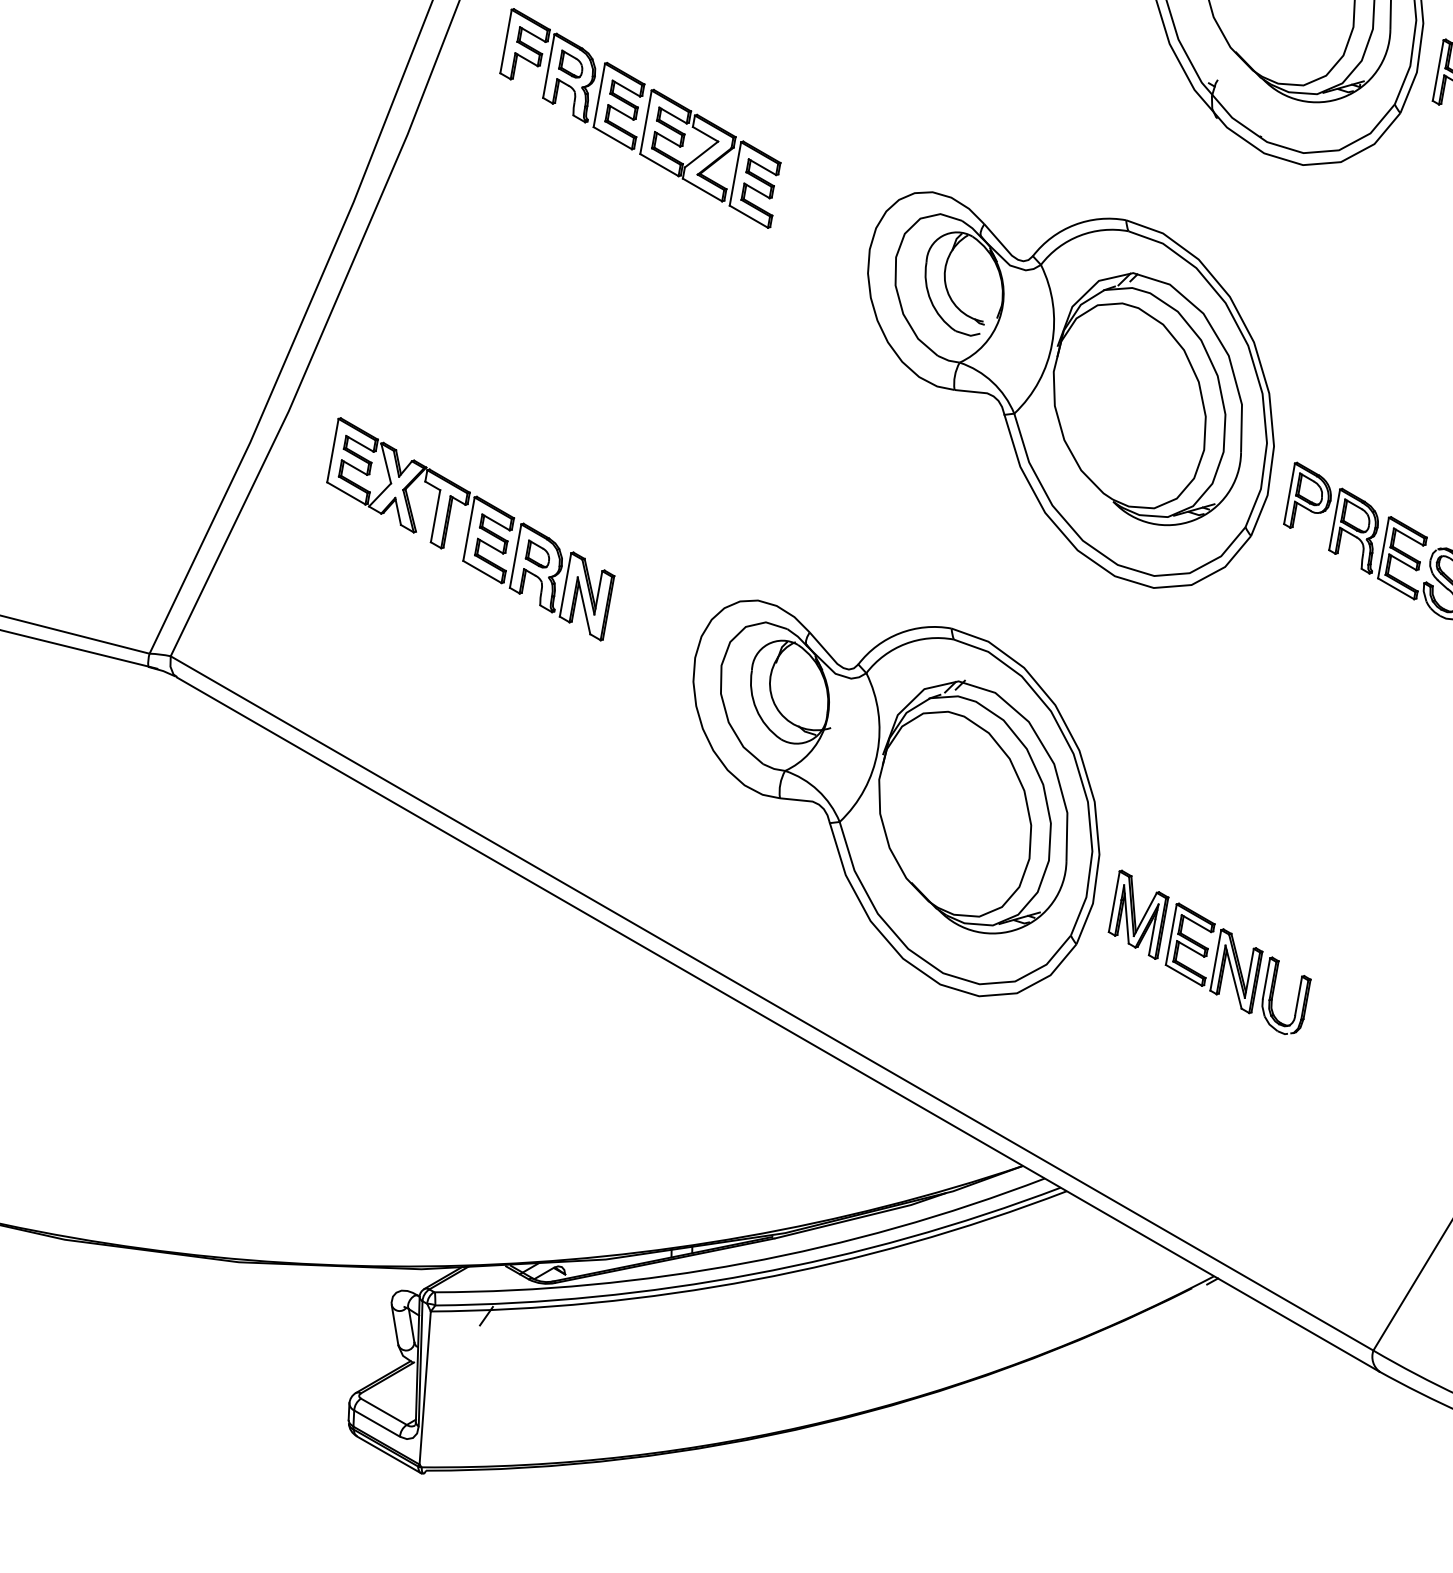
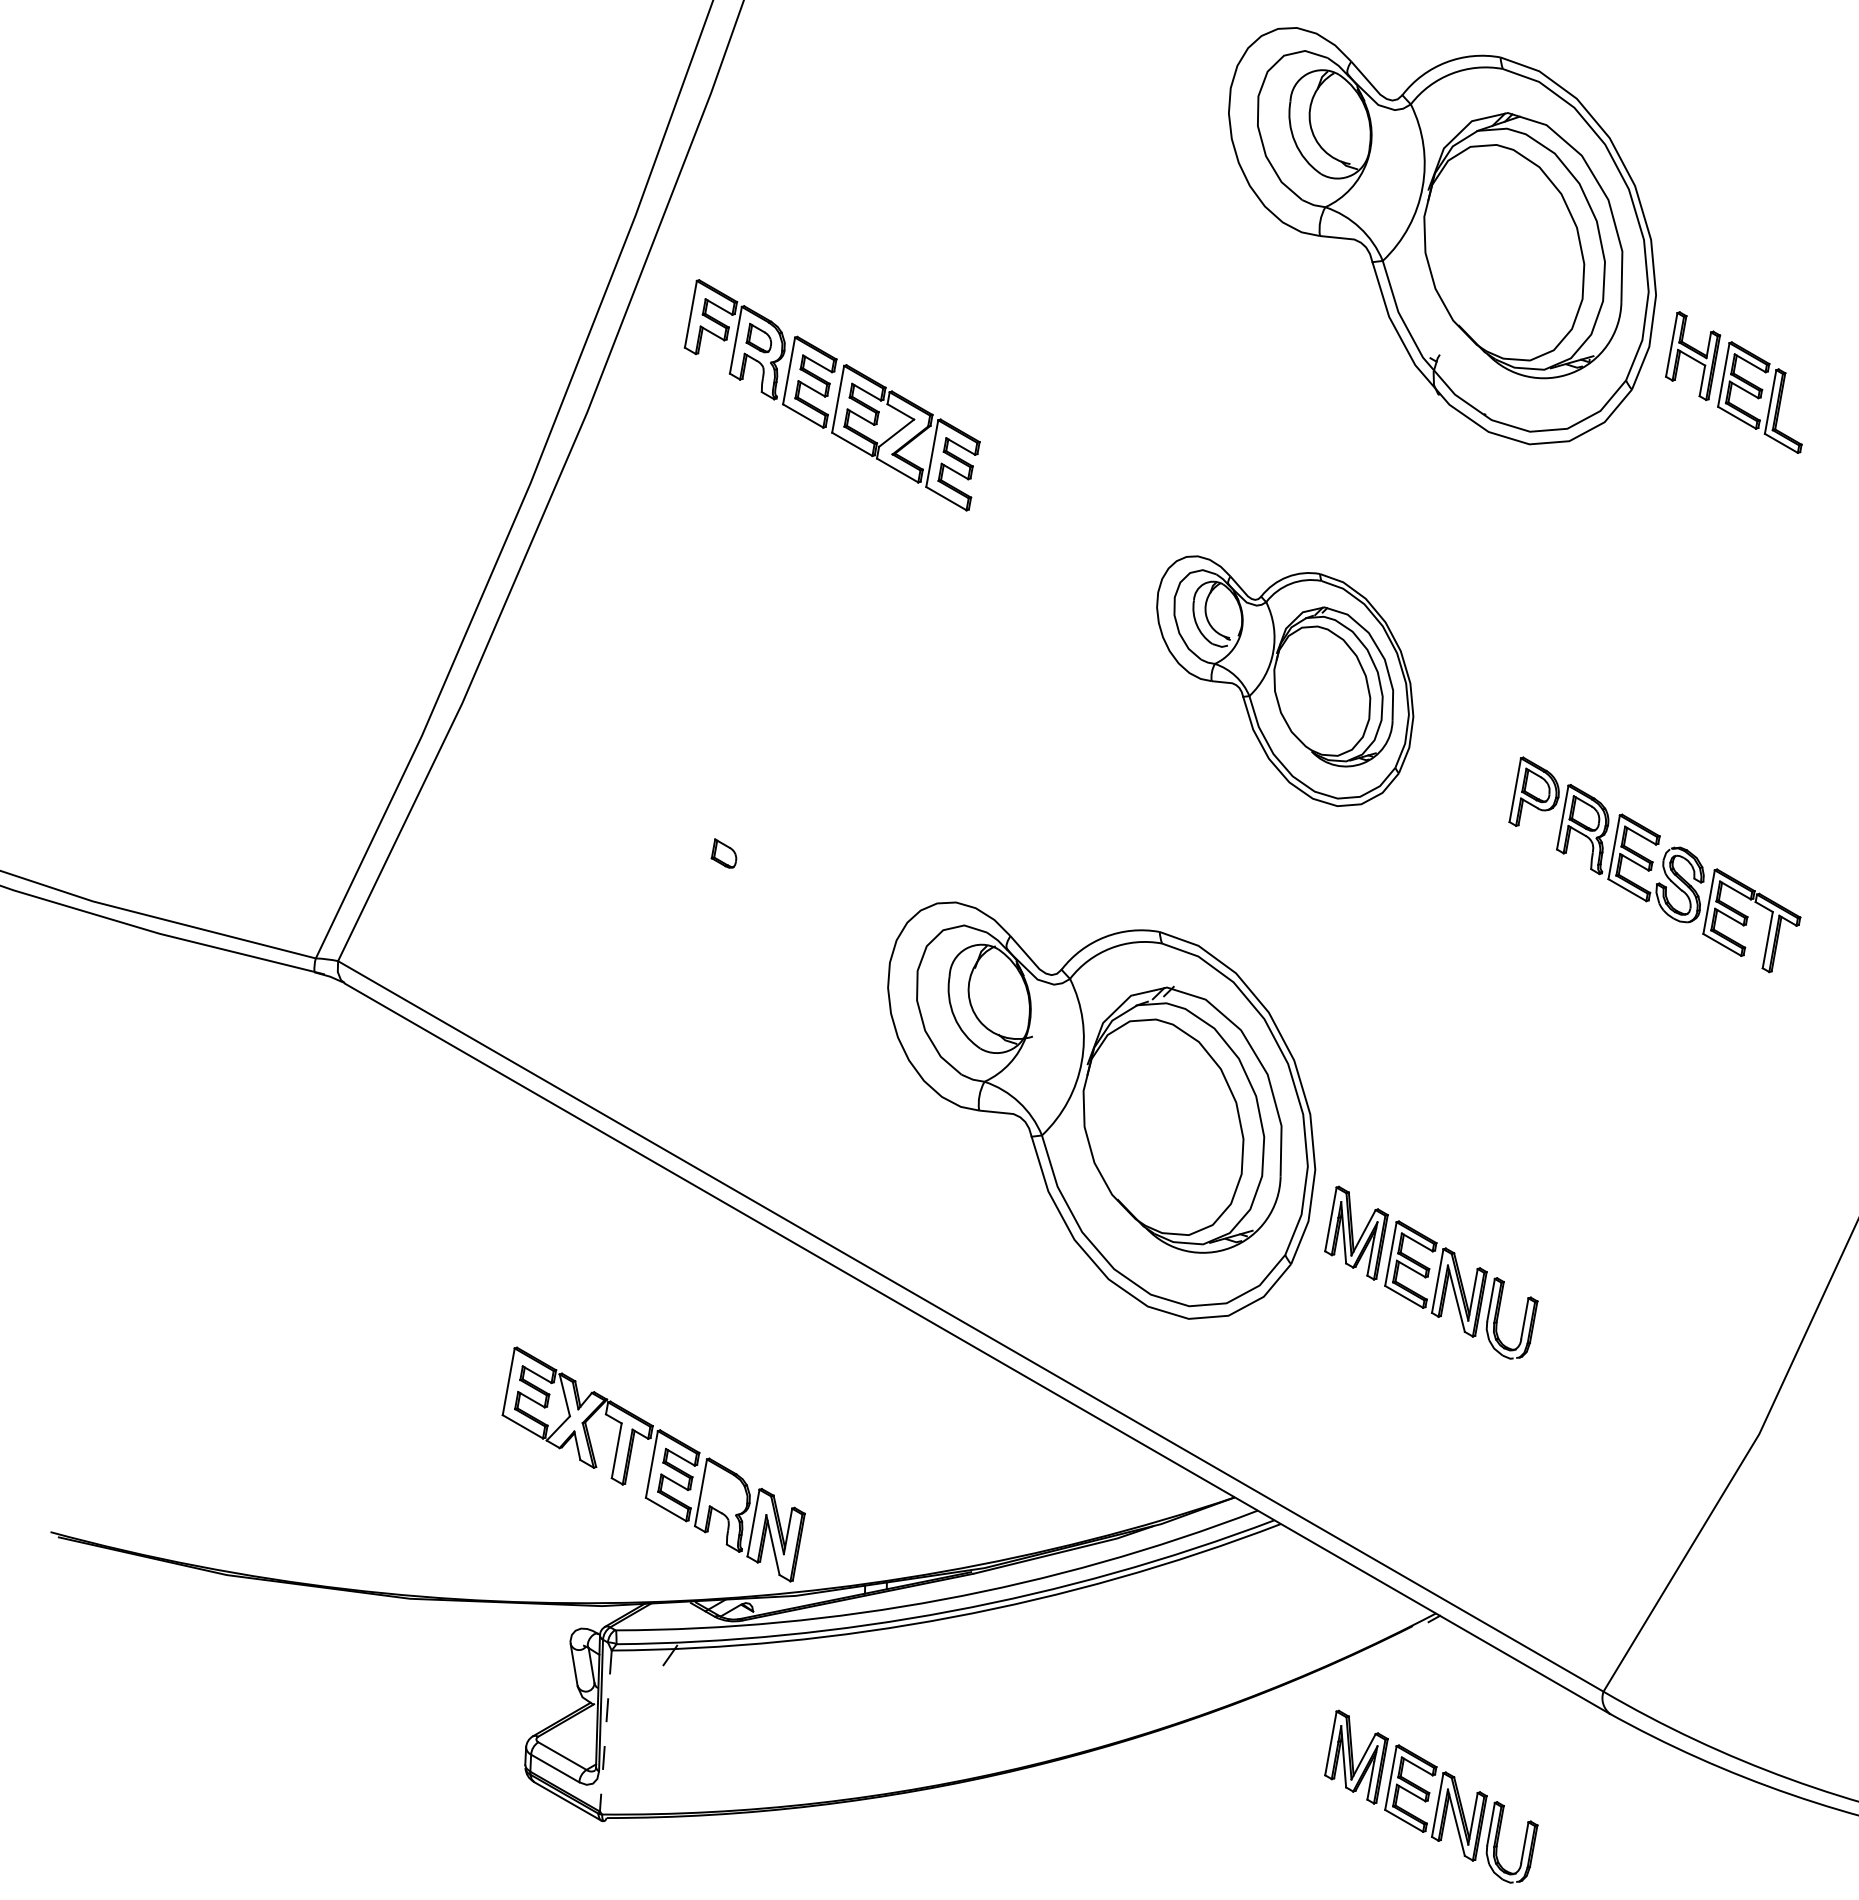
part: (1070, 390) -> (1284, 681), size x0.6
part: (470, 529) -> (653, 1464), moved
line: (424, 1388) -> (605, 1731), solid -> dashed
part: (1209, 1450) -> (1431, 1796), added

